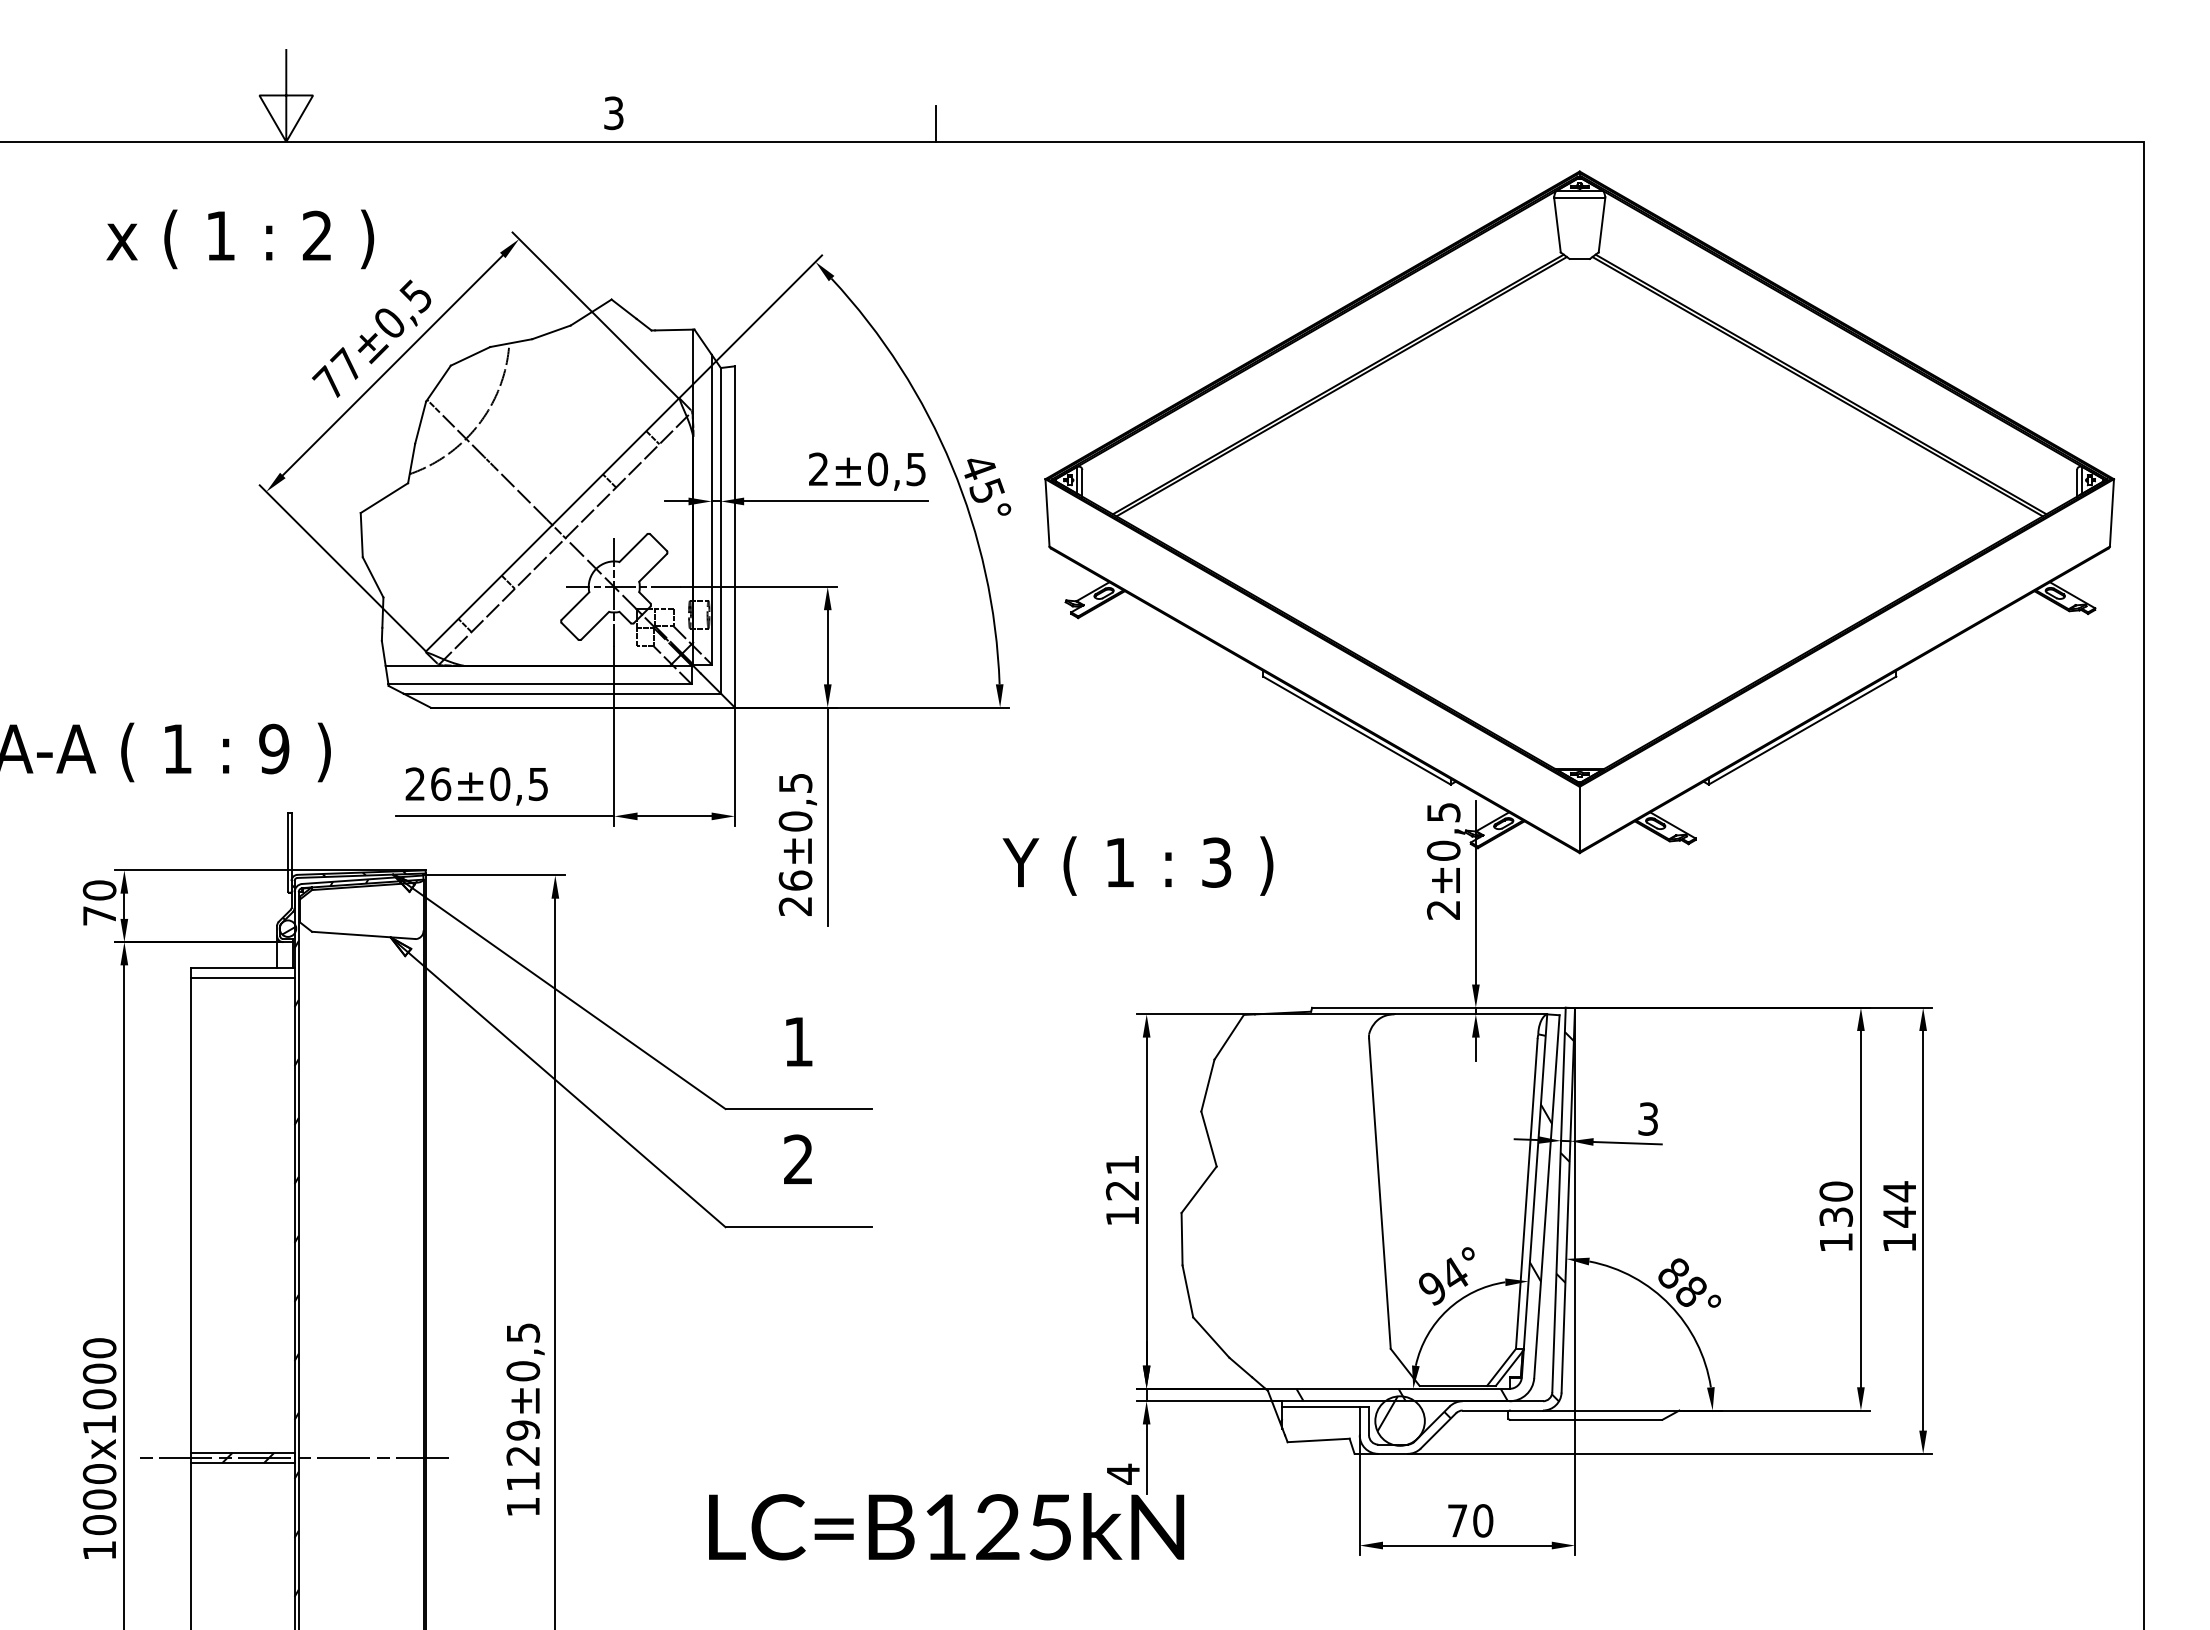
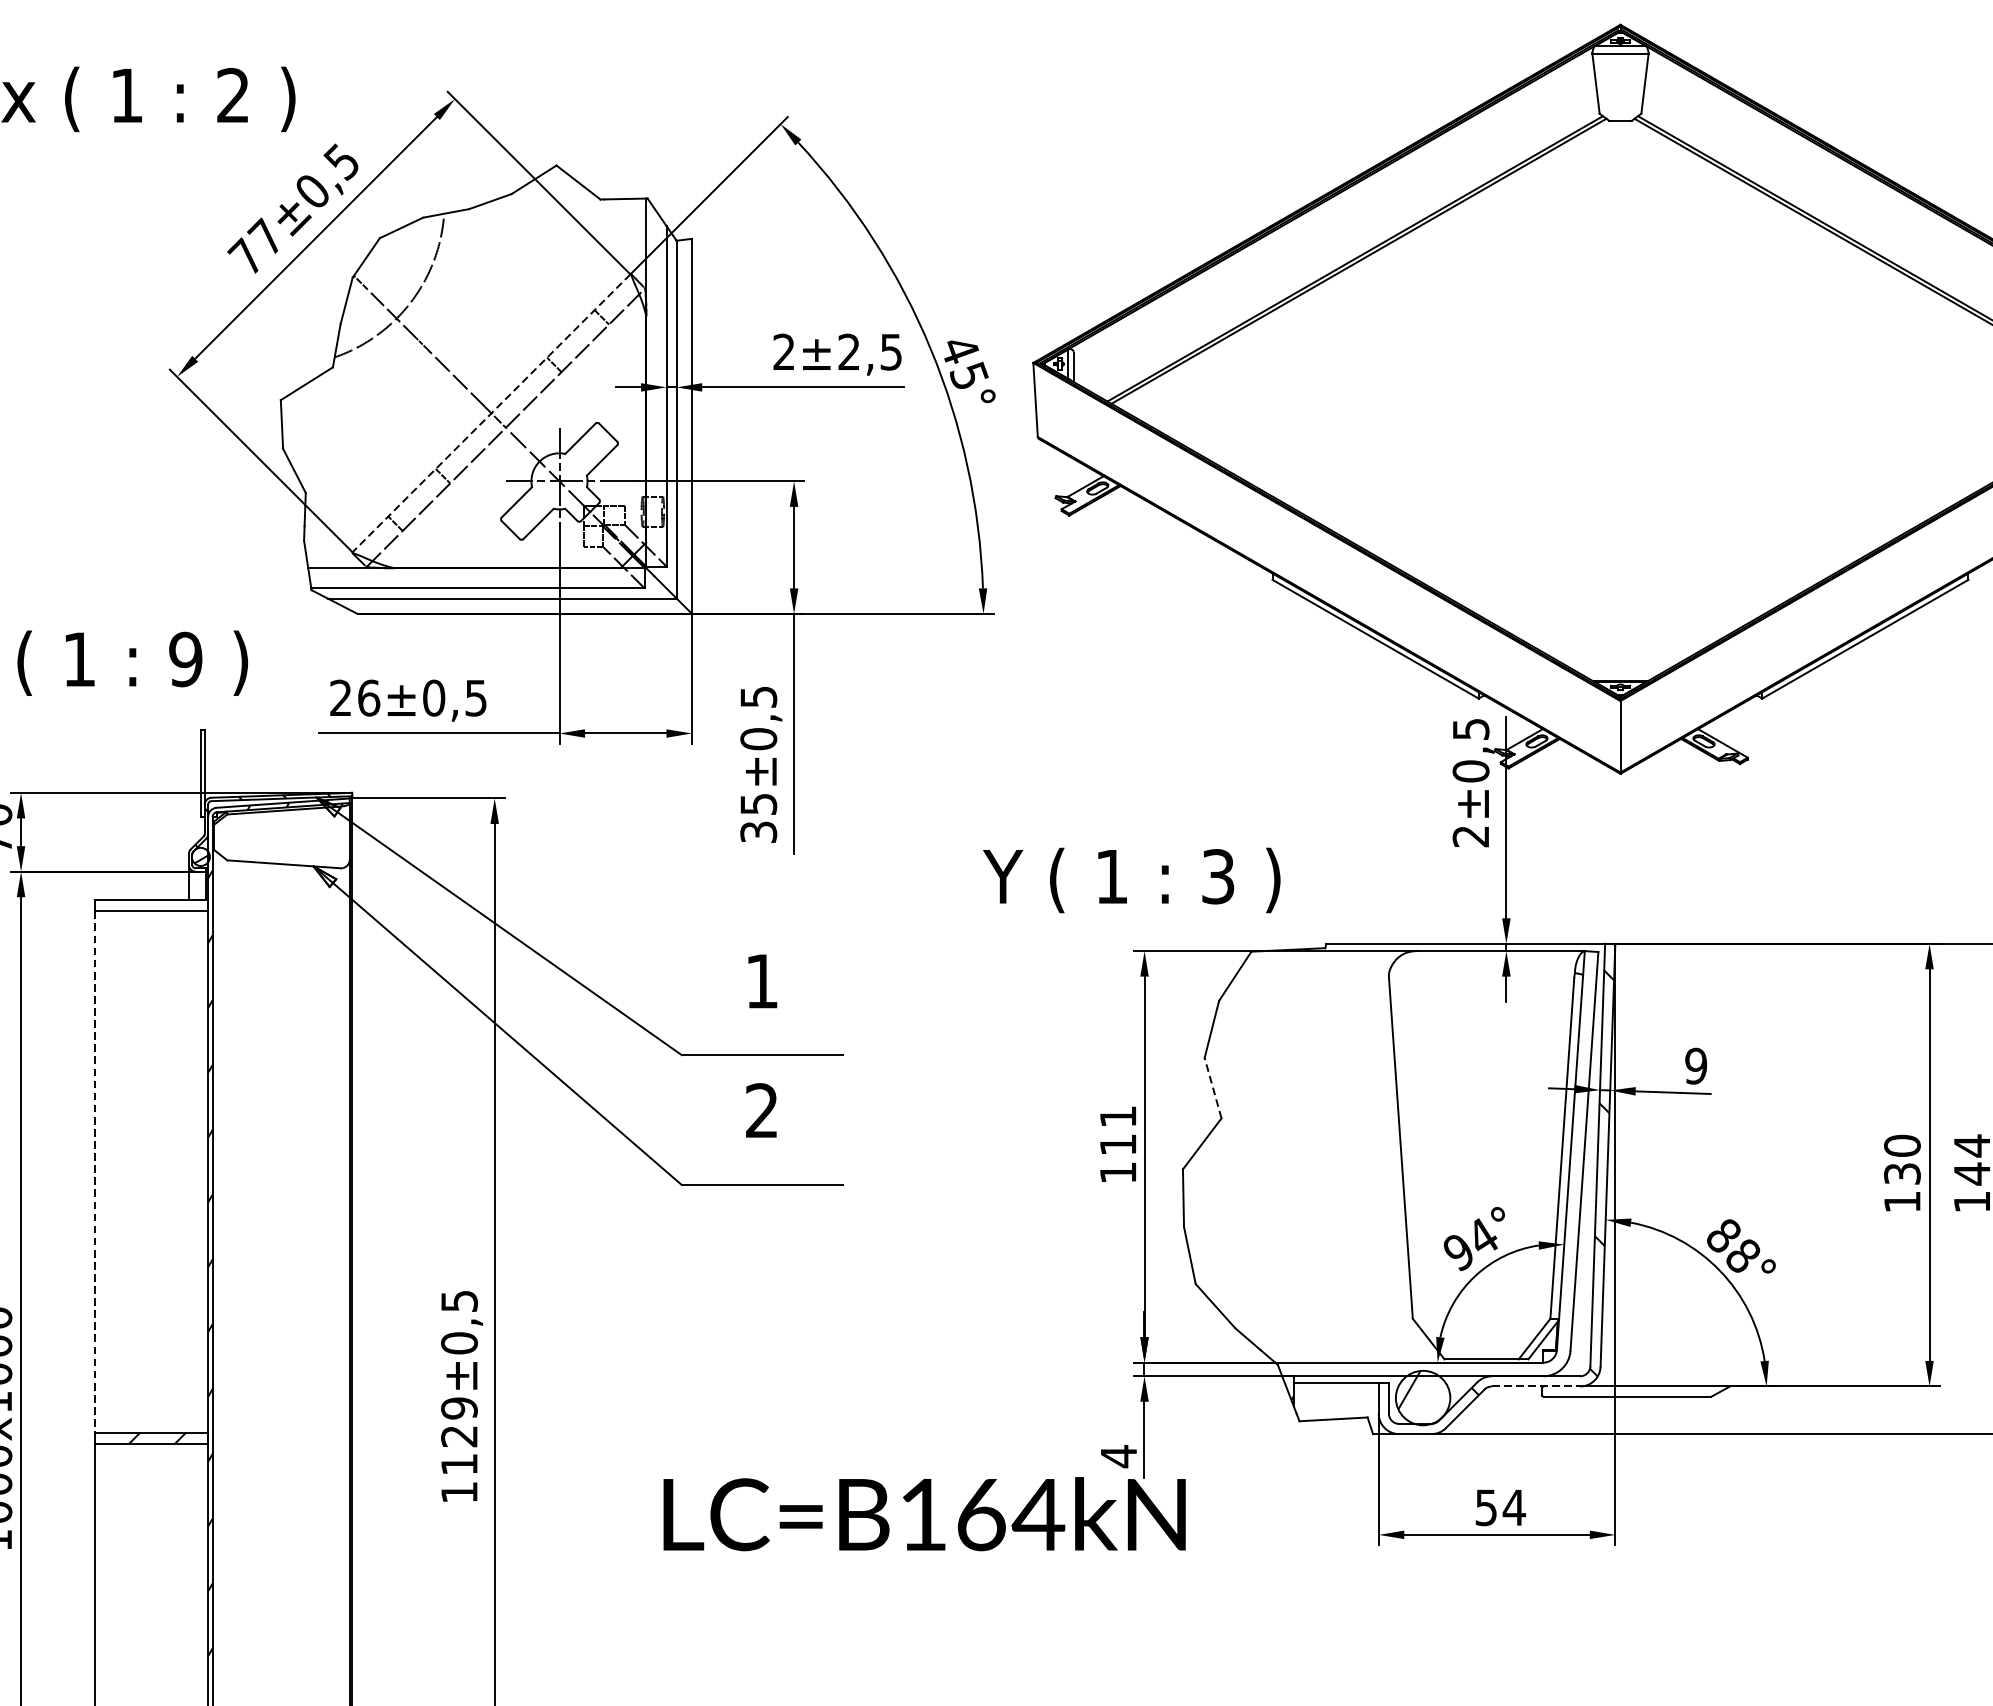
text: (878, 469) -> (849, 352), ±0,5 -> ±2,5
line: (552, 525) -> (491, 413), solid -> dashed
text: (1137, 865) -> (1131, 879), moved
text: (795, 892) -> (758, 817), 26 -> 35
text: (1648, 1118) -> (1696, 1065), 3 -> 9
line: (1209, 1139) -> (1213, 1088), solid -> dashed
text: (1121, 1190) -> (1116, 1144), 121 -> 111
line: (191, 1216) -> (94, 1173), solid -> dashed
hatch: (1424, 1252) -> (1449, 1212), removed
line: (1503, 1410) -> (1536, 1386), solid -> dashed
line: (291, 1458) -> (204, 1439), removed
text: (1470, 1520) -> (1500, 1507), 70 -> 54
text: (1025, 1527) -> (1011, 1515), LC=B125kN -> LC=B164kN

